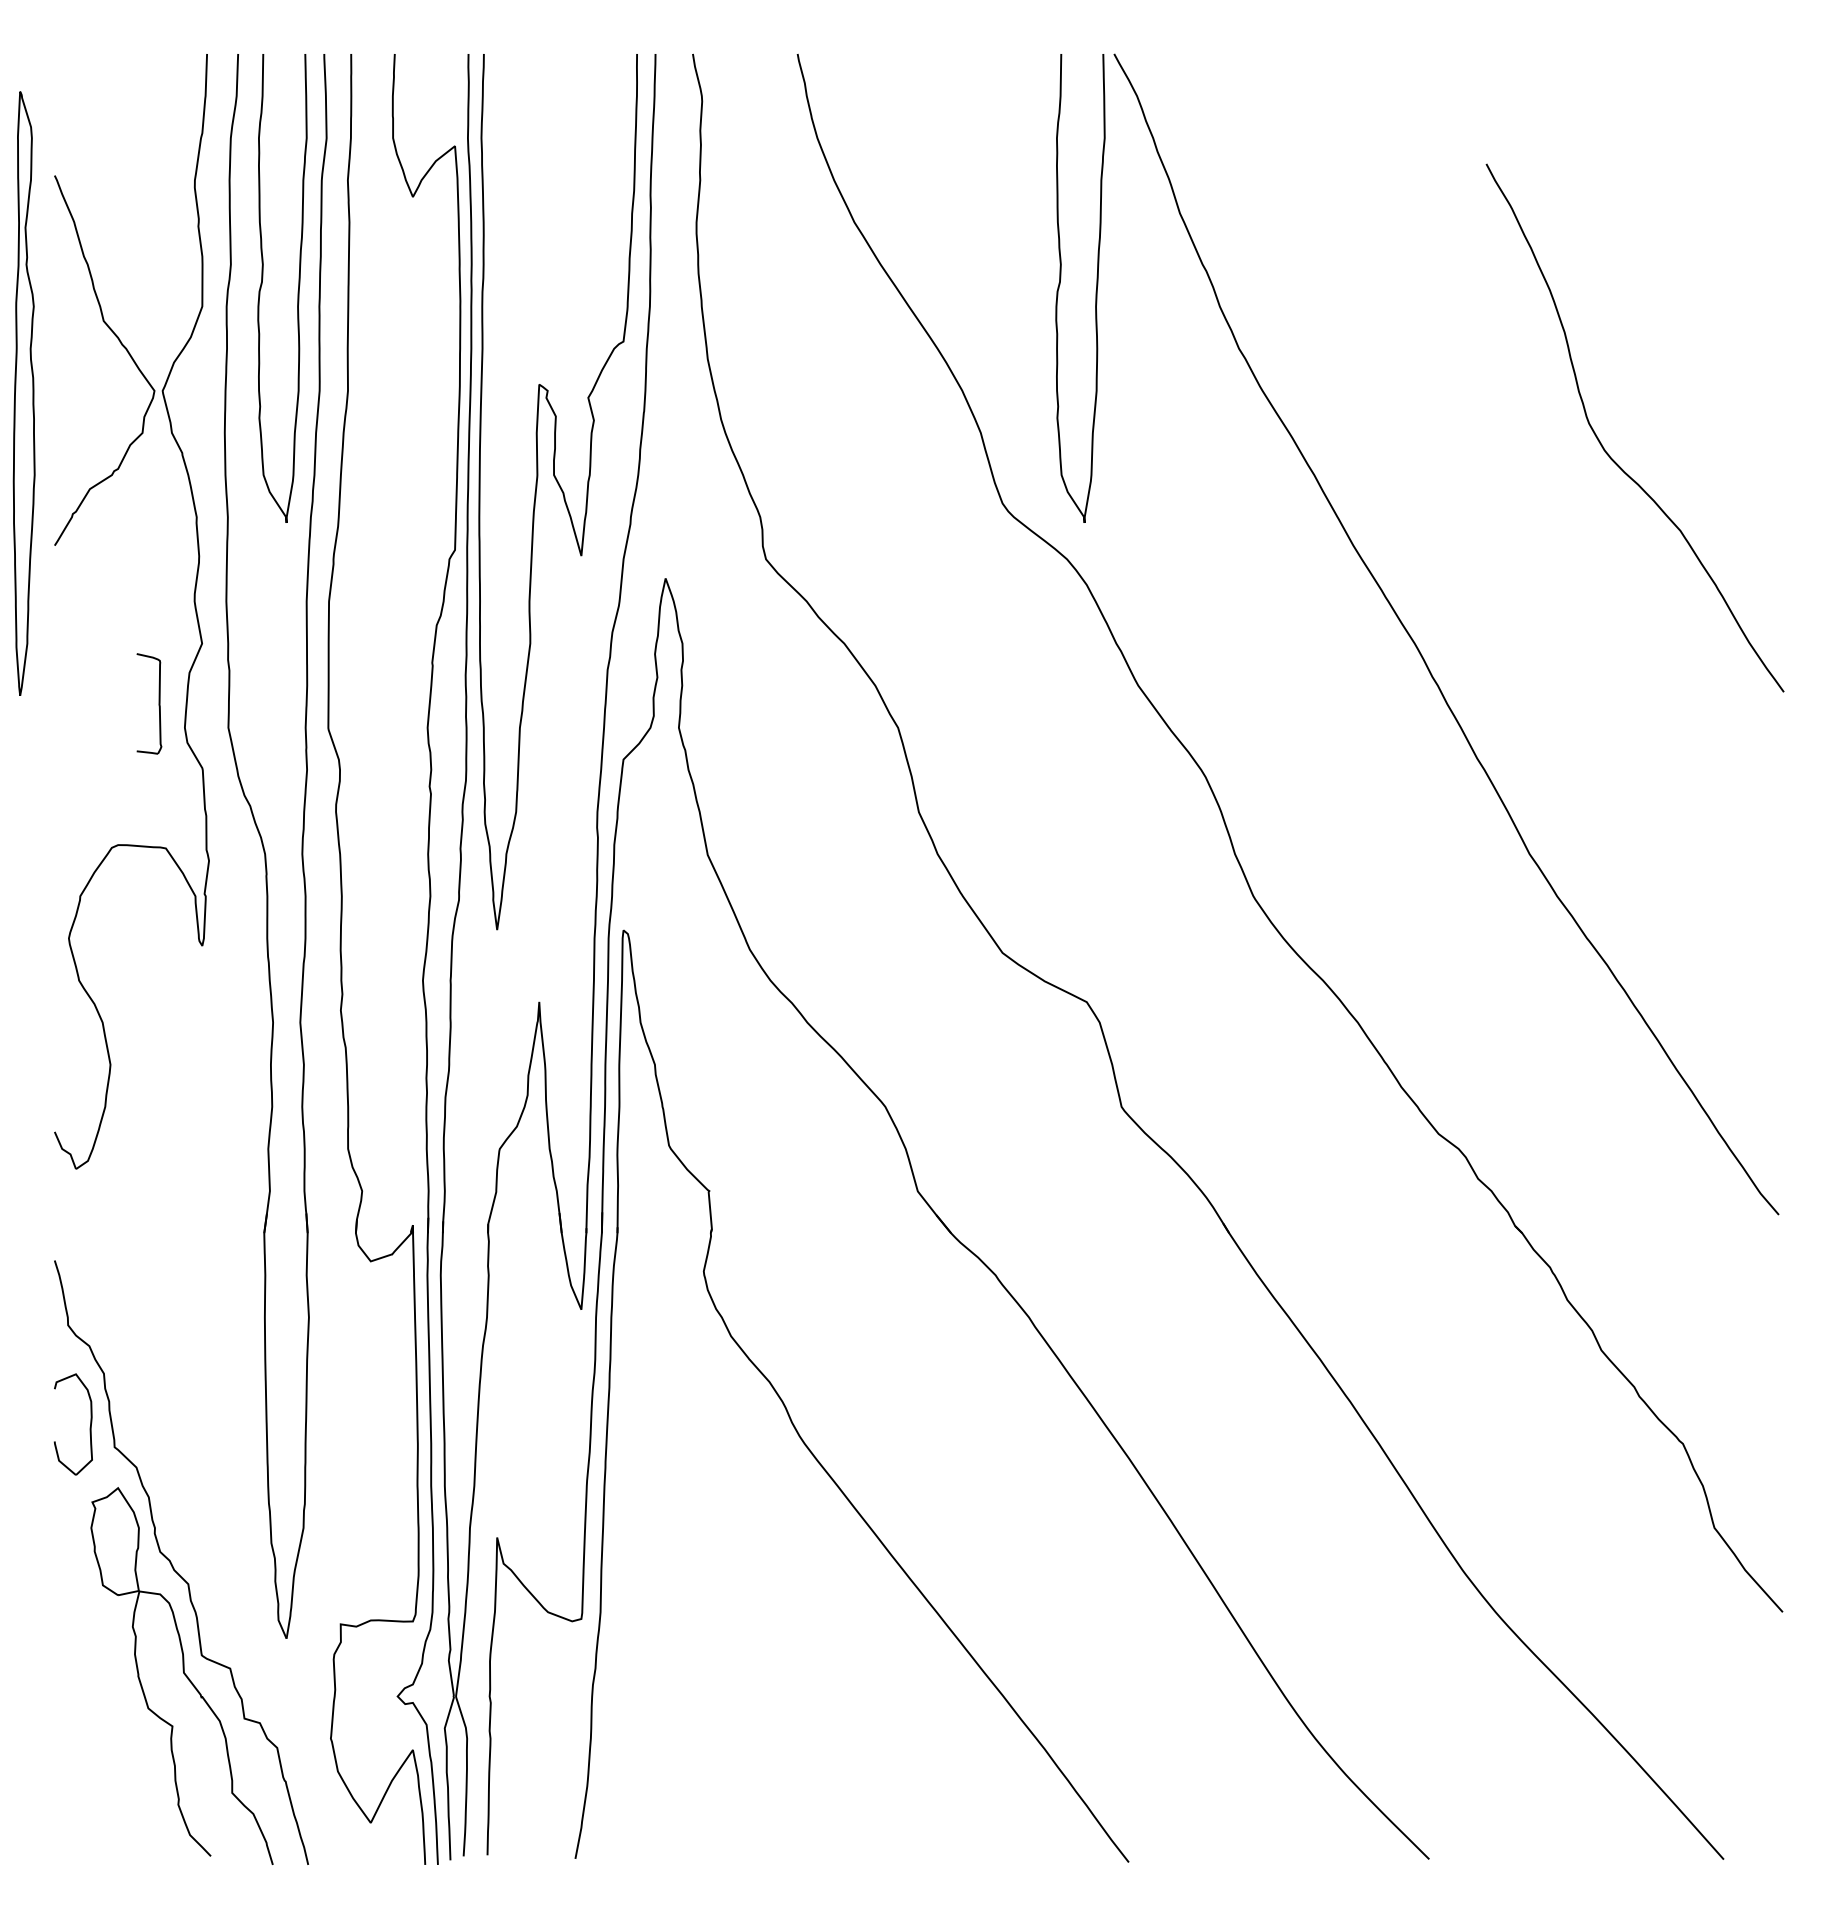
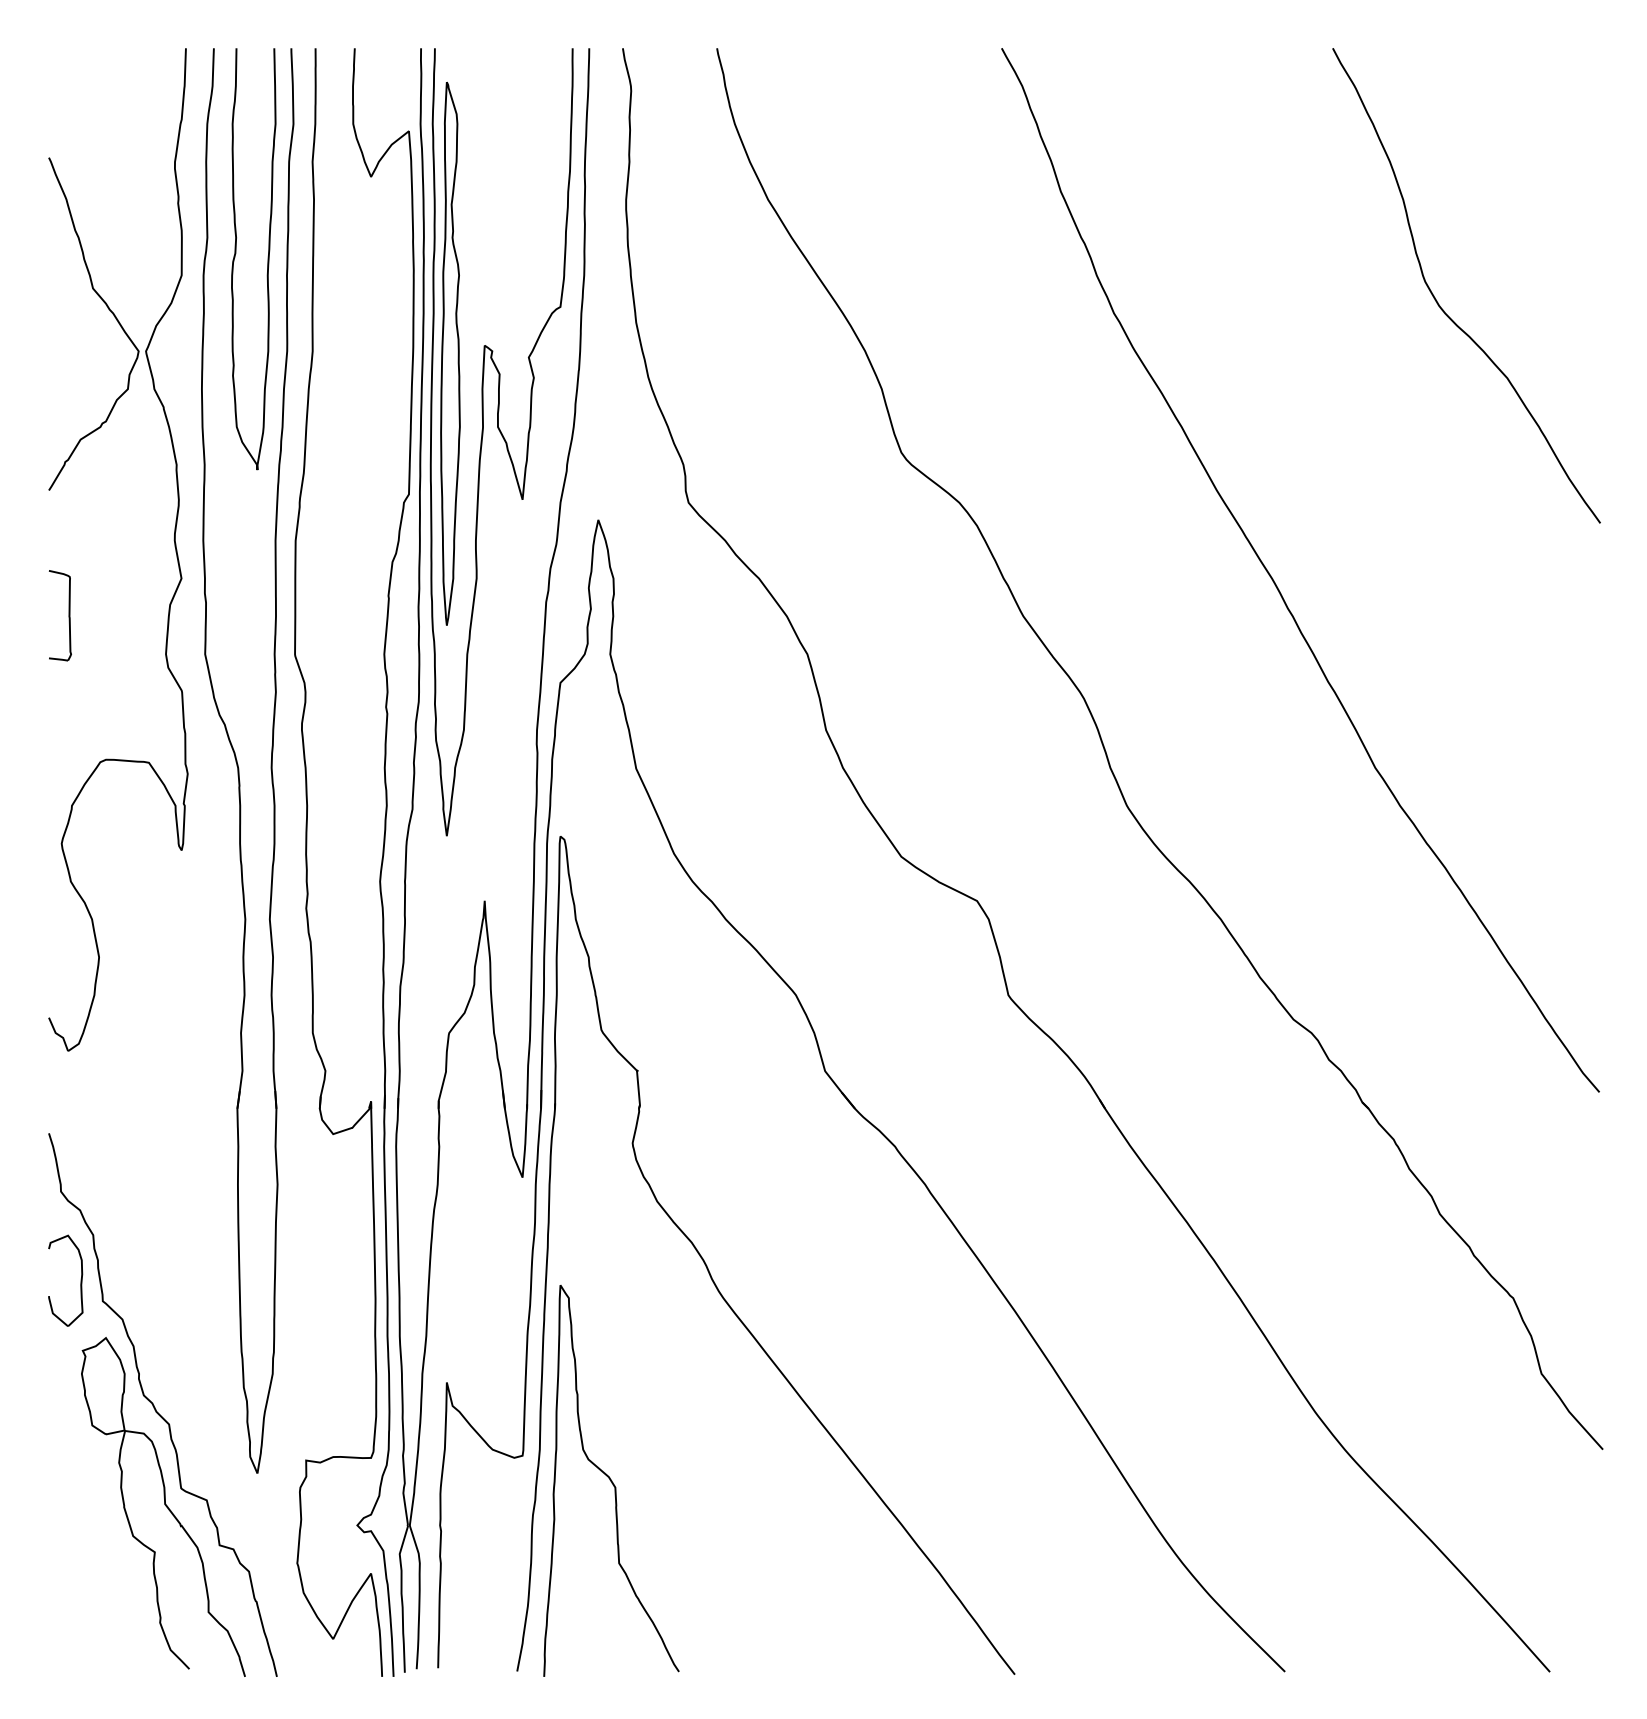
curve: (1095, 291) -> (984, 261), removed
part: (23, 393) -> (449, 353), moved
curve: (1602, 444) -> (1437, 300), moved
part: (158, 703) -> (68, 615), moved
curve: (679, 1646) -> (610, 1480), added

